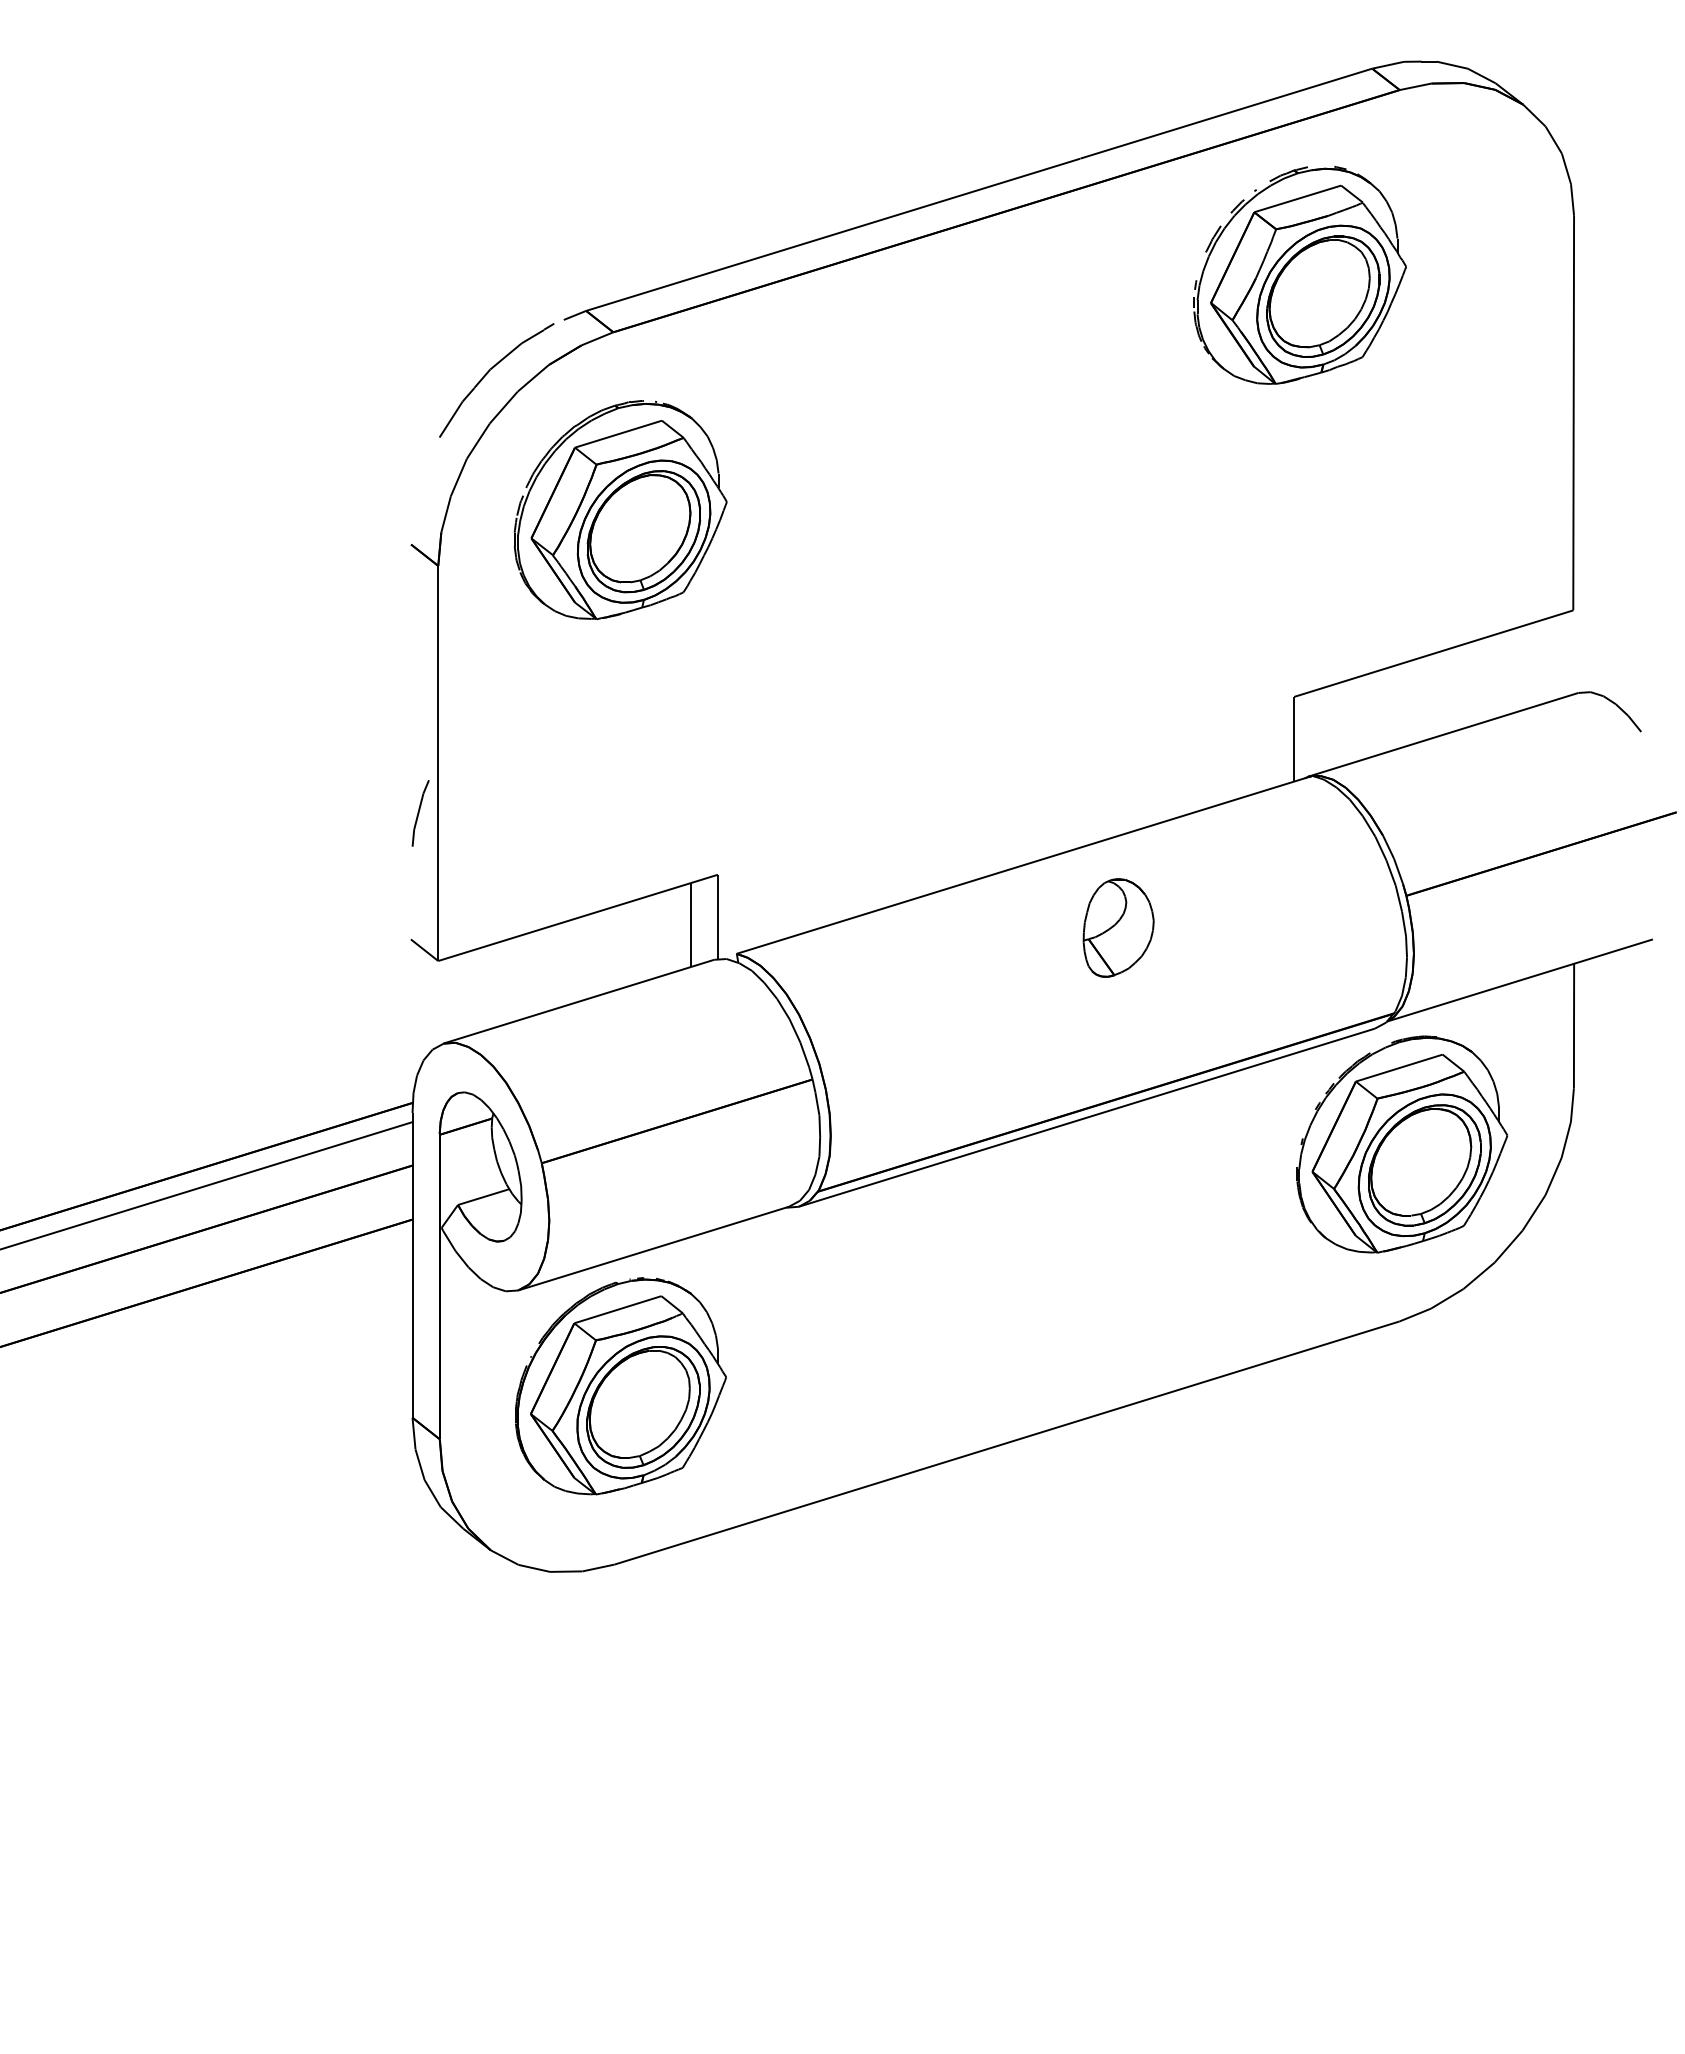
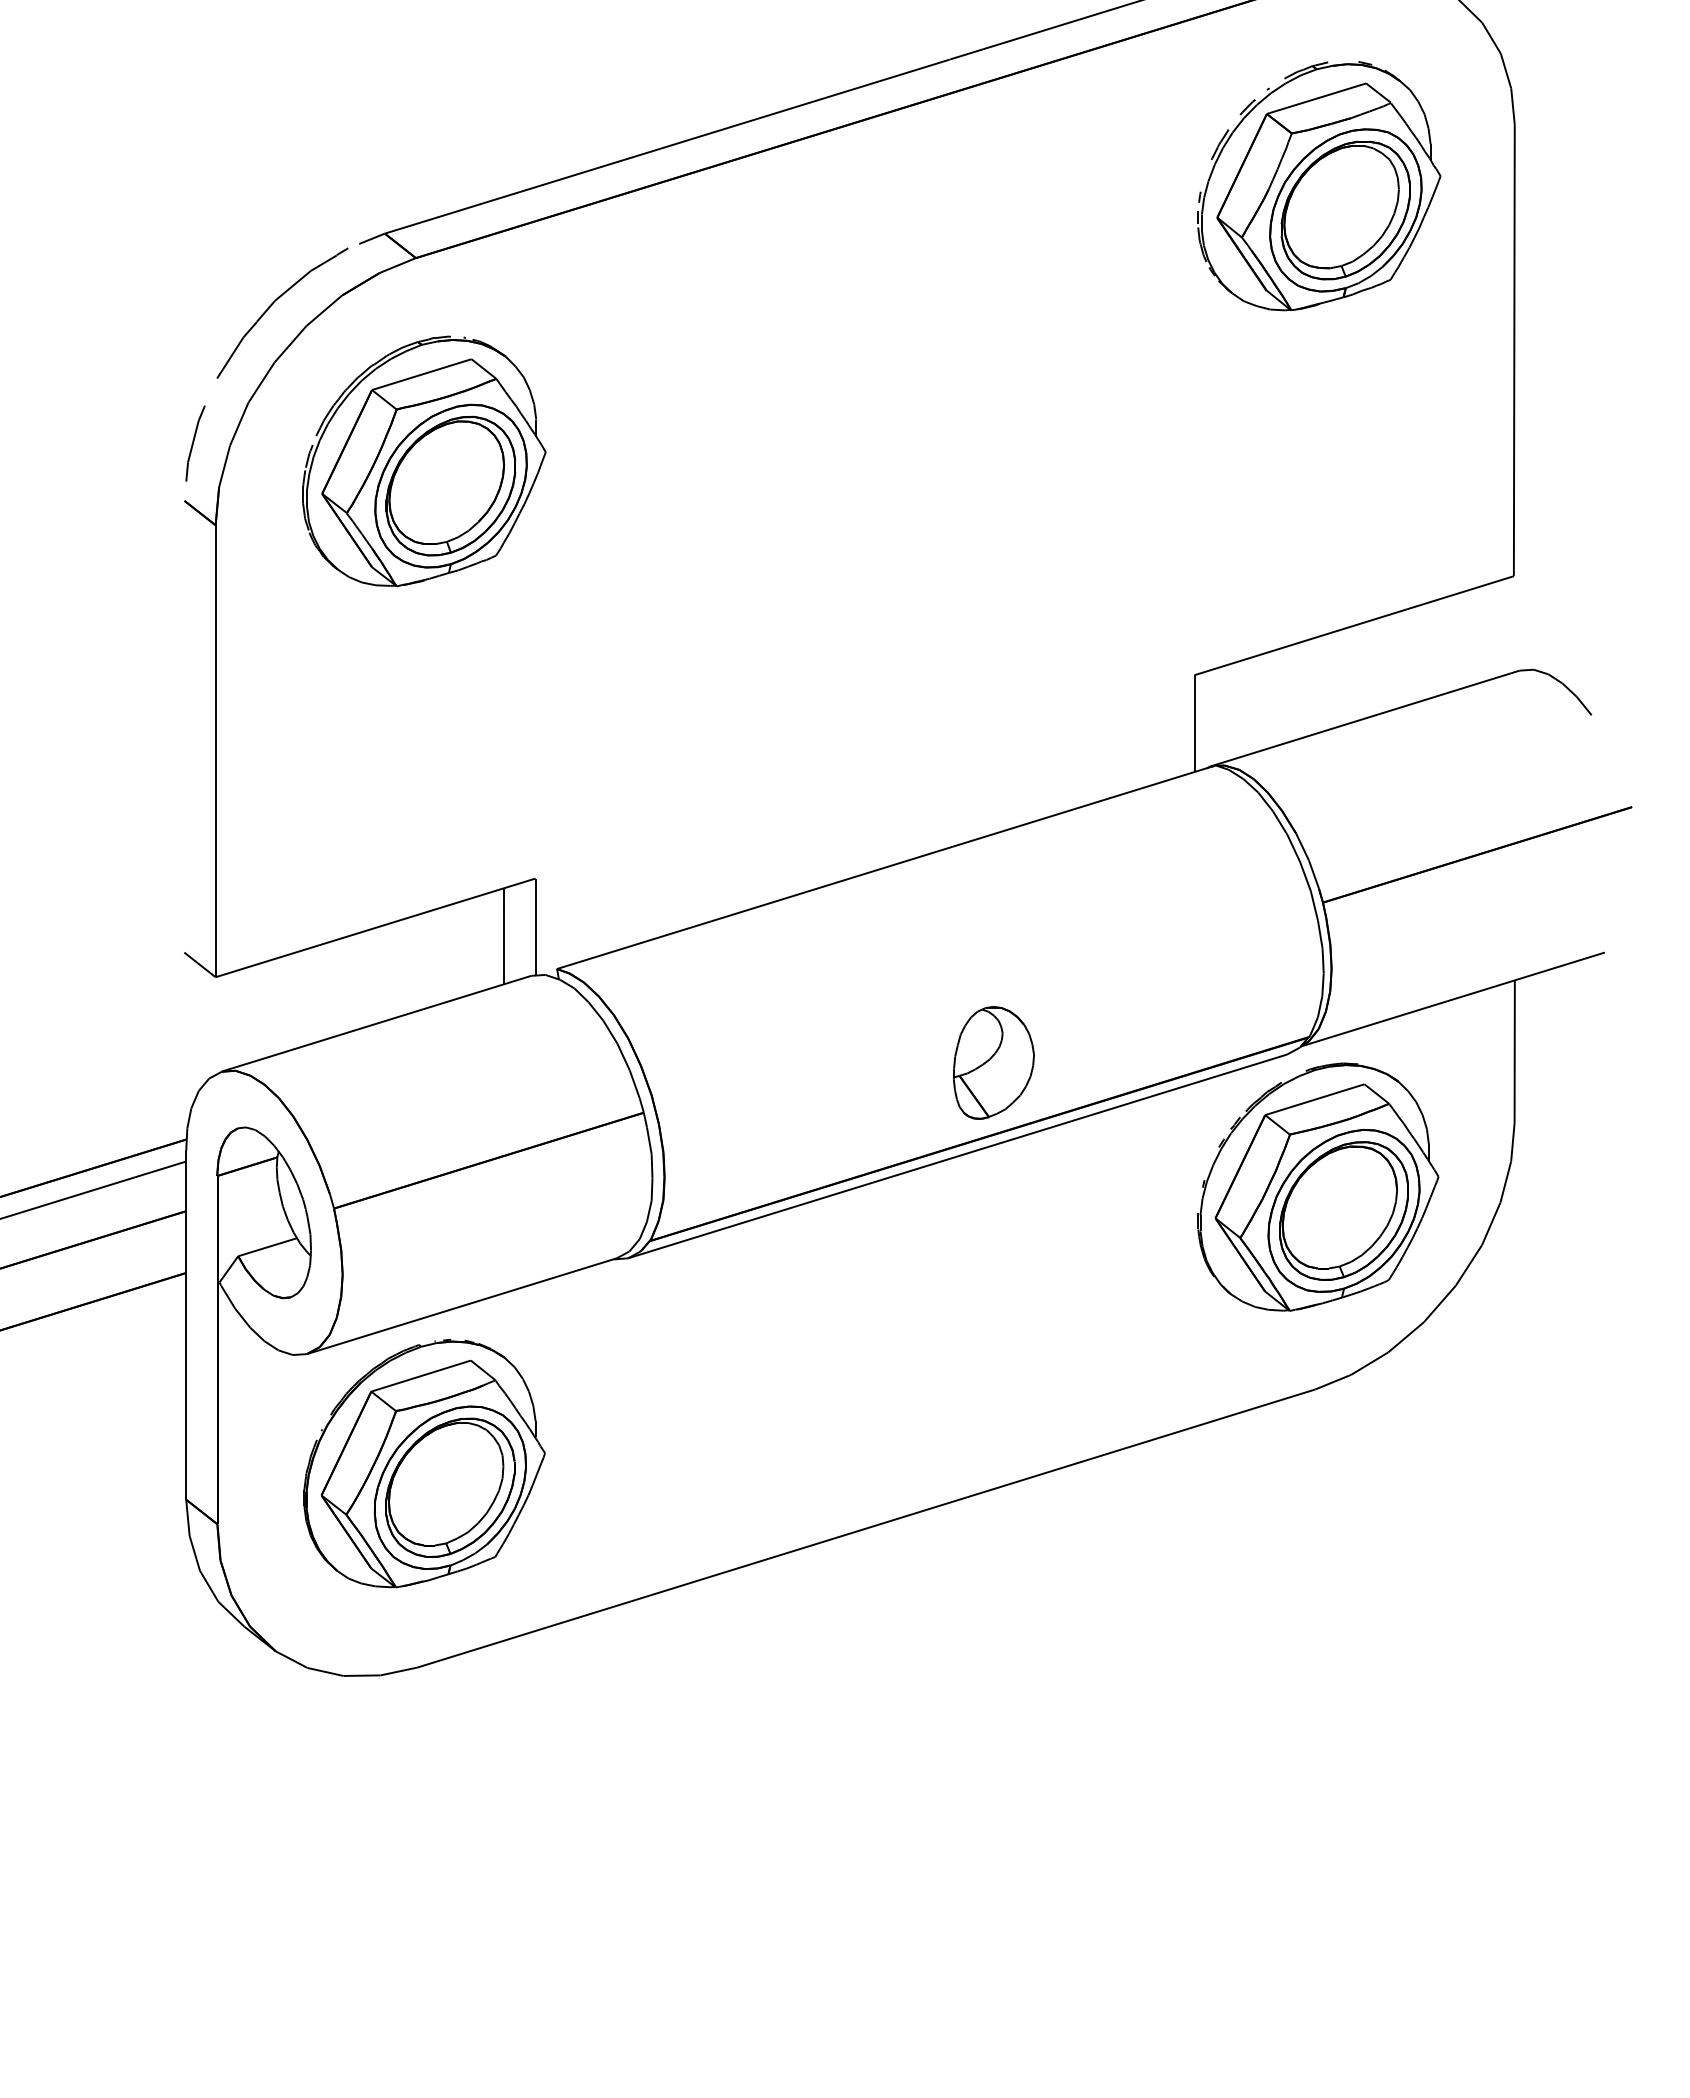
part: (1299, 275) -> (1318, 186), moved
part: (420, 813) -> (195, 443), moved
part: (1118, 927) -> (993, 1062), moved

